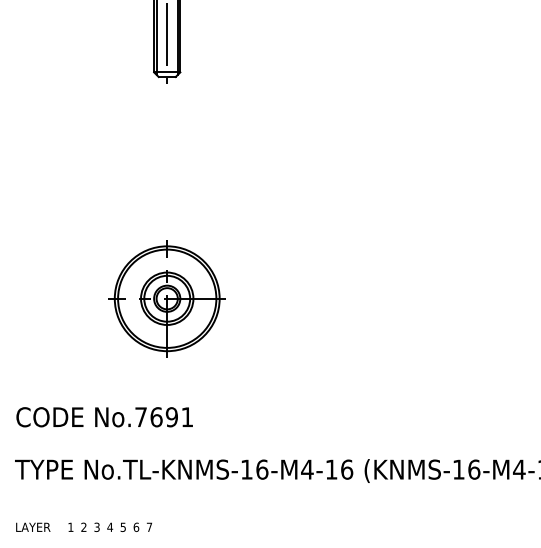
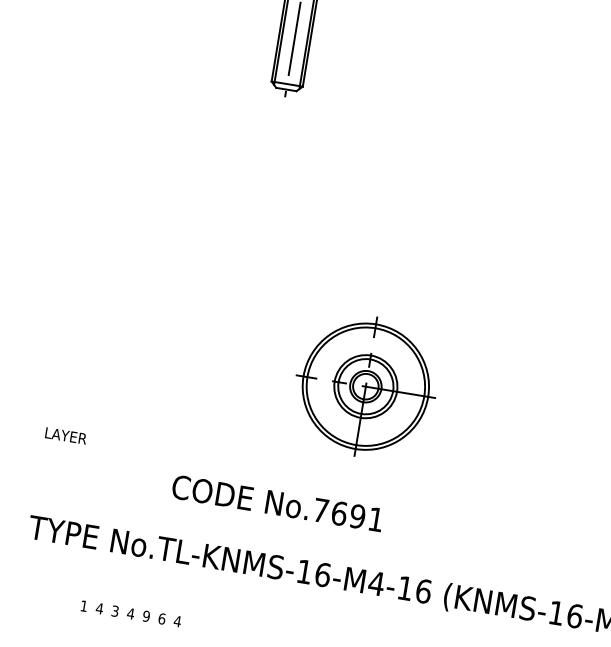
part: (166, 298) -> (365, 386), moved
text: (104, 417) -> (277, 503), moved
text: (33, 526) -> (66, 435), moved
text: (83, 526) -> (99, 607), 2 -> 4
text: (123, 526) -> (146, 615), 5 -> 9
text: (149, 526) -> (177, 620), 7 -> 4

